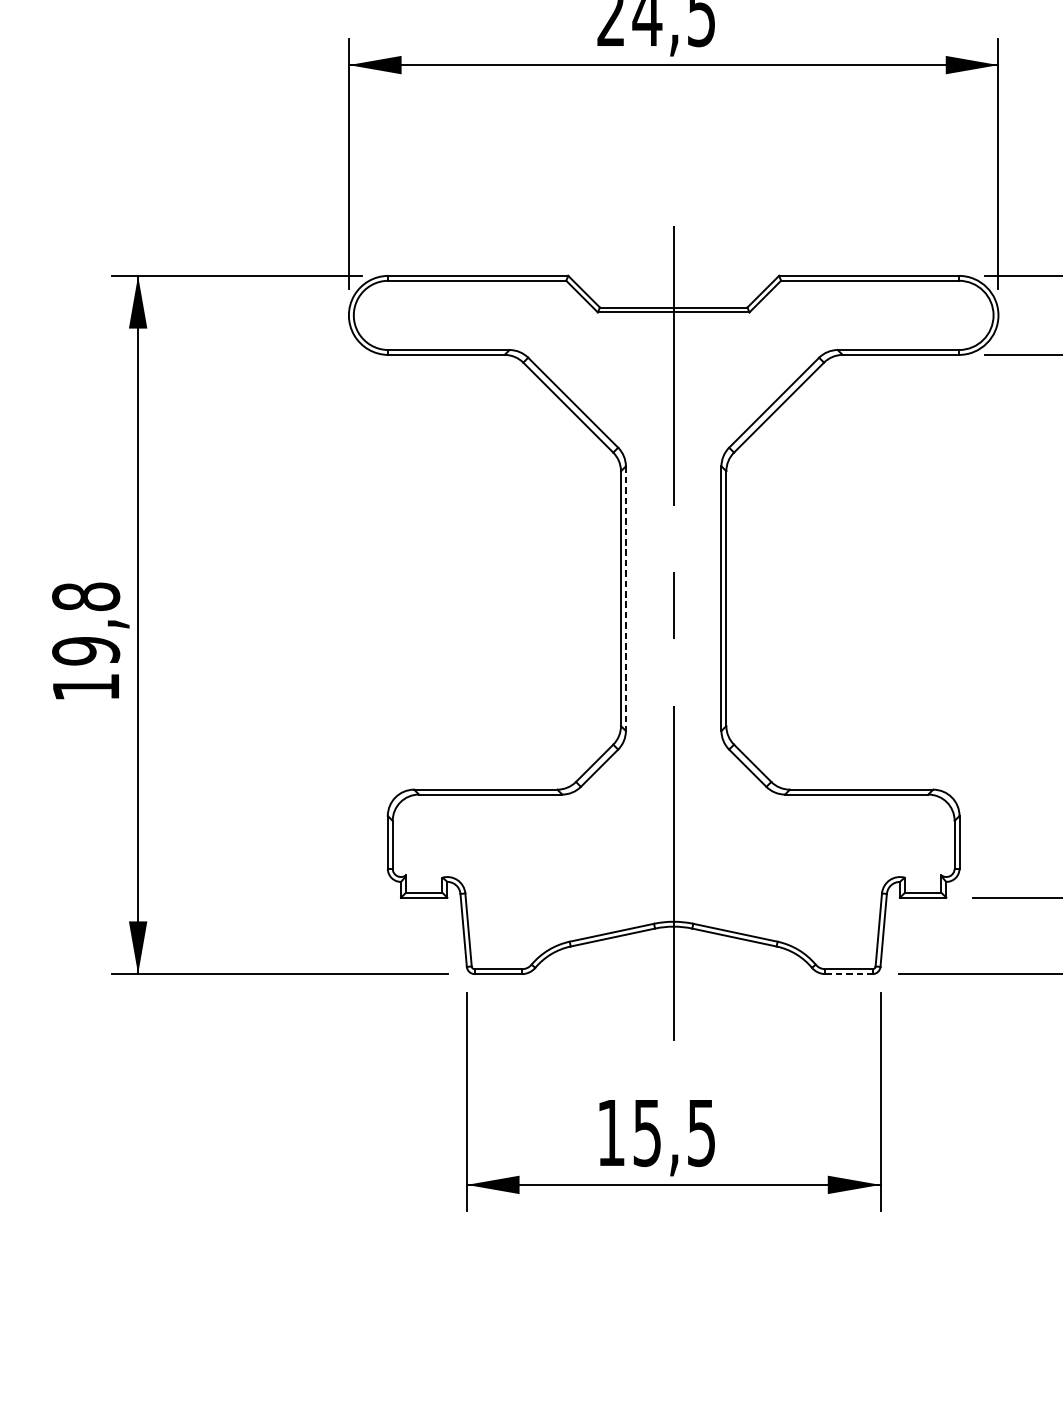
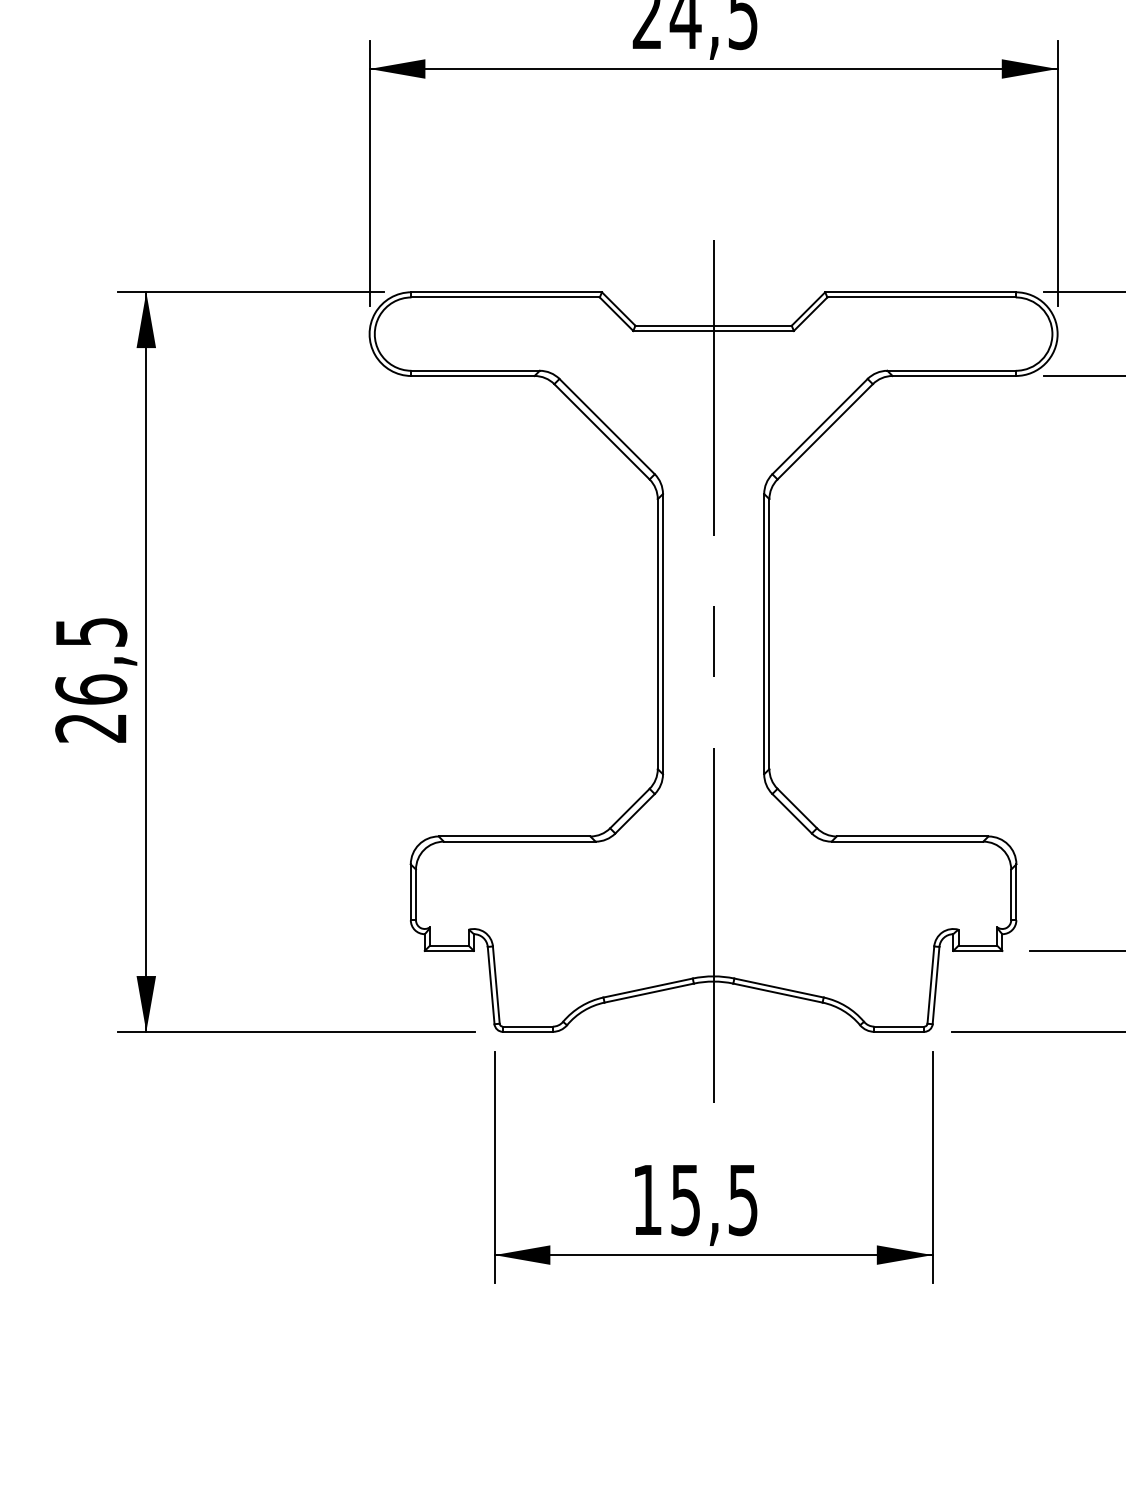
line: (625, 598) -> (662, 634), dashed -> solid
text: (86, 641) -> (91, 679), 19,8 -> 26,5
line: (849, 973) -> (899, 1031), dashed -> solid

